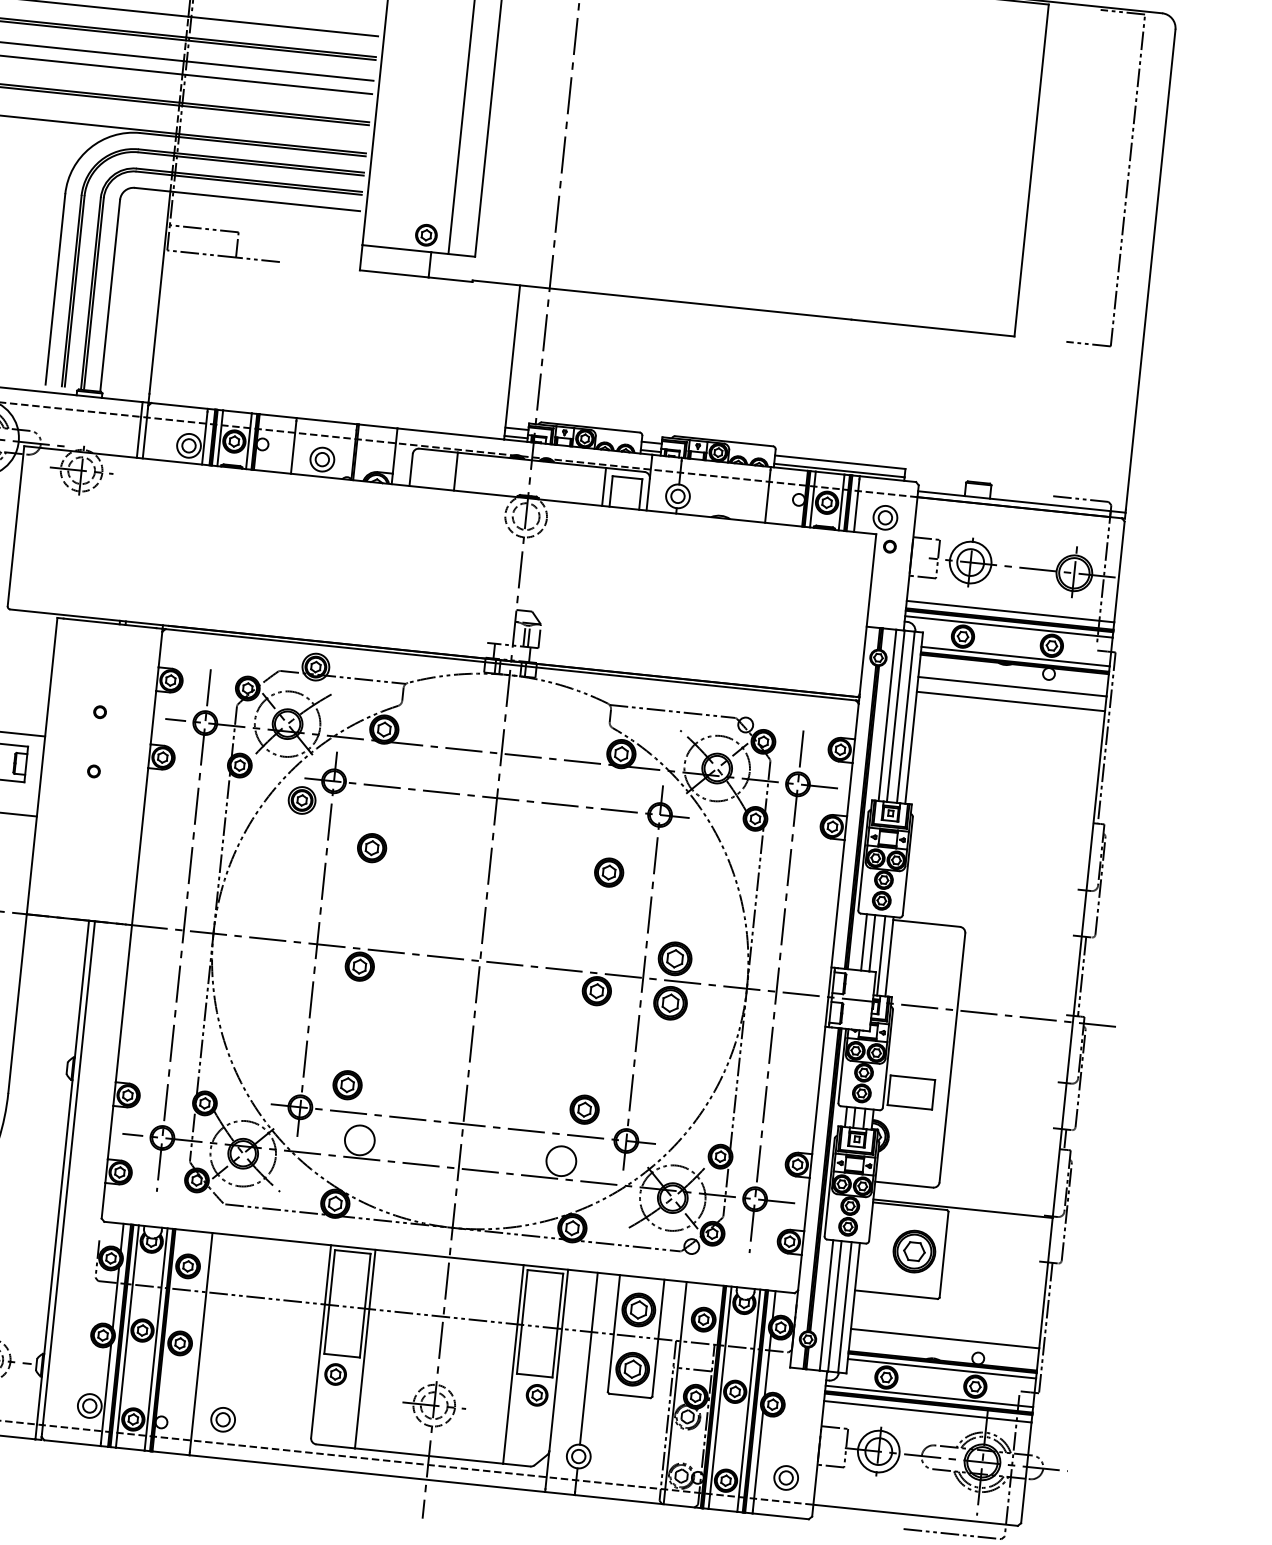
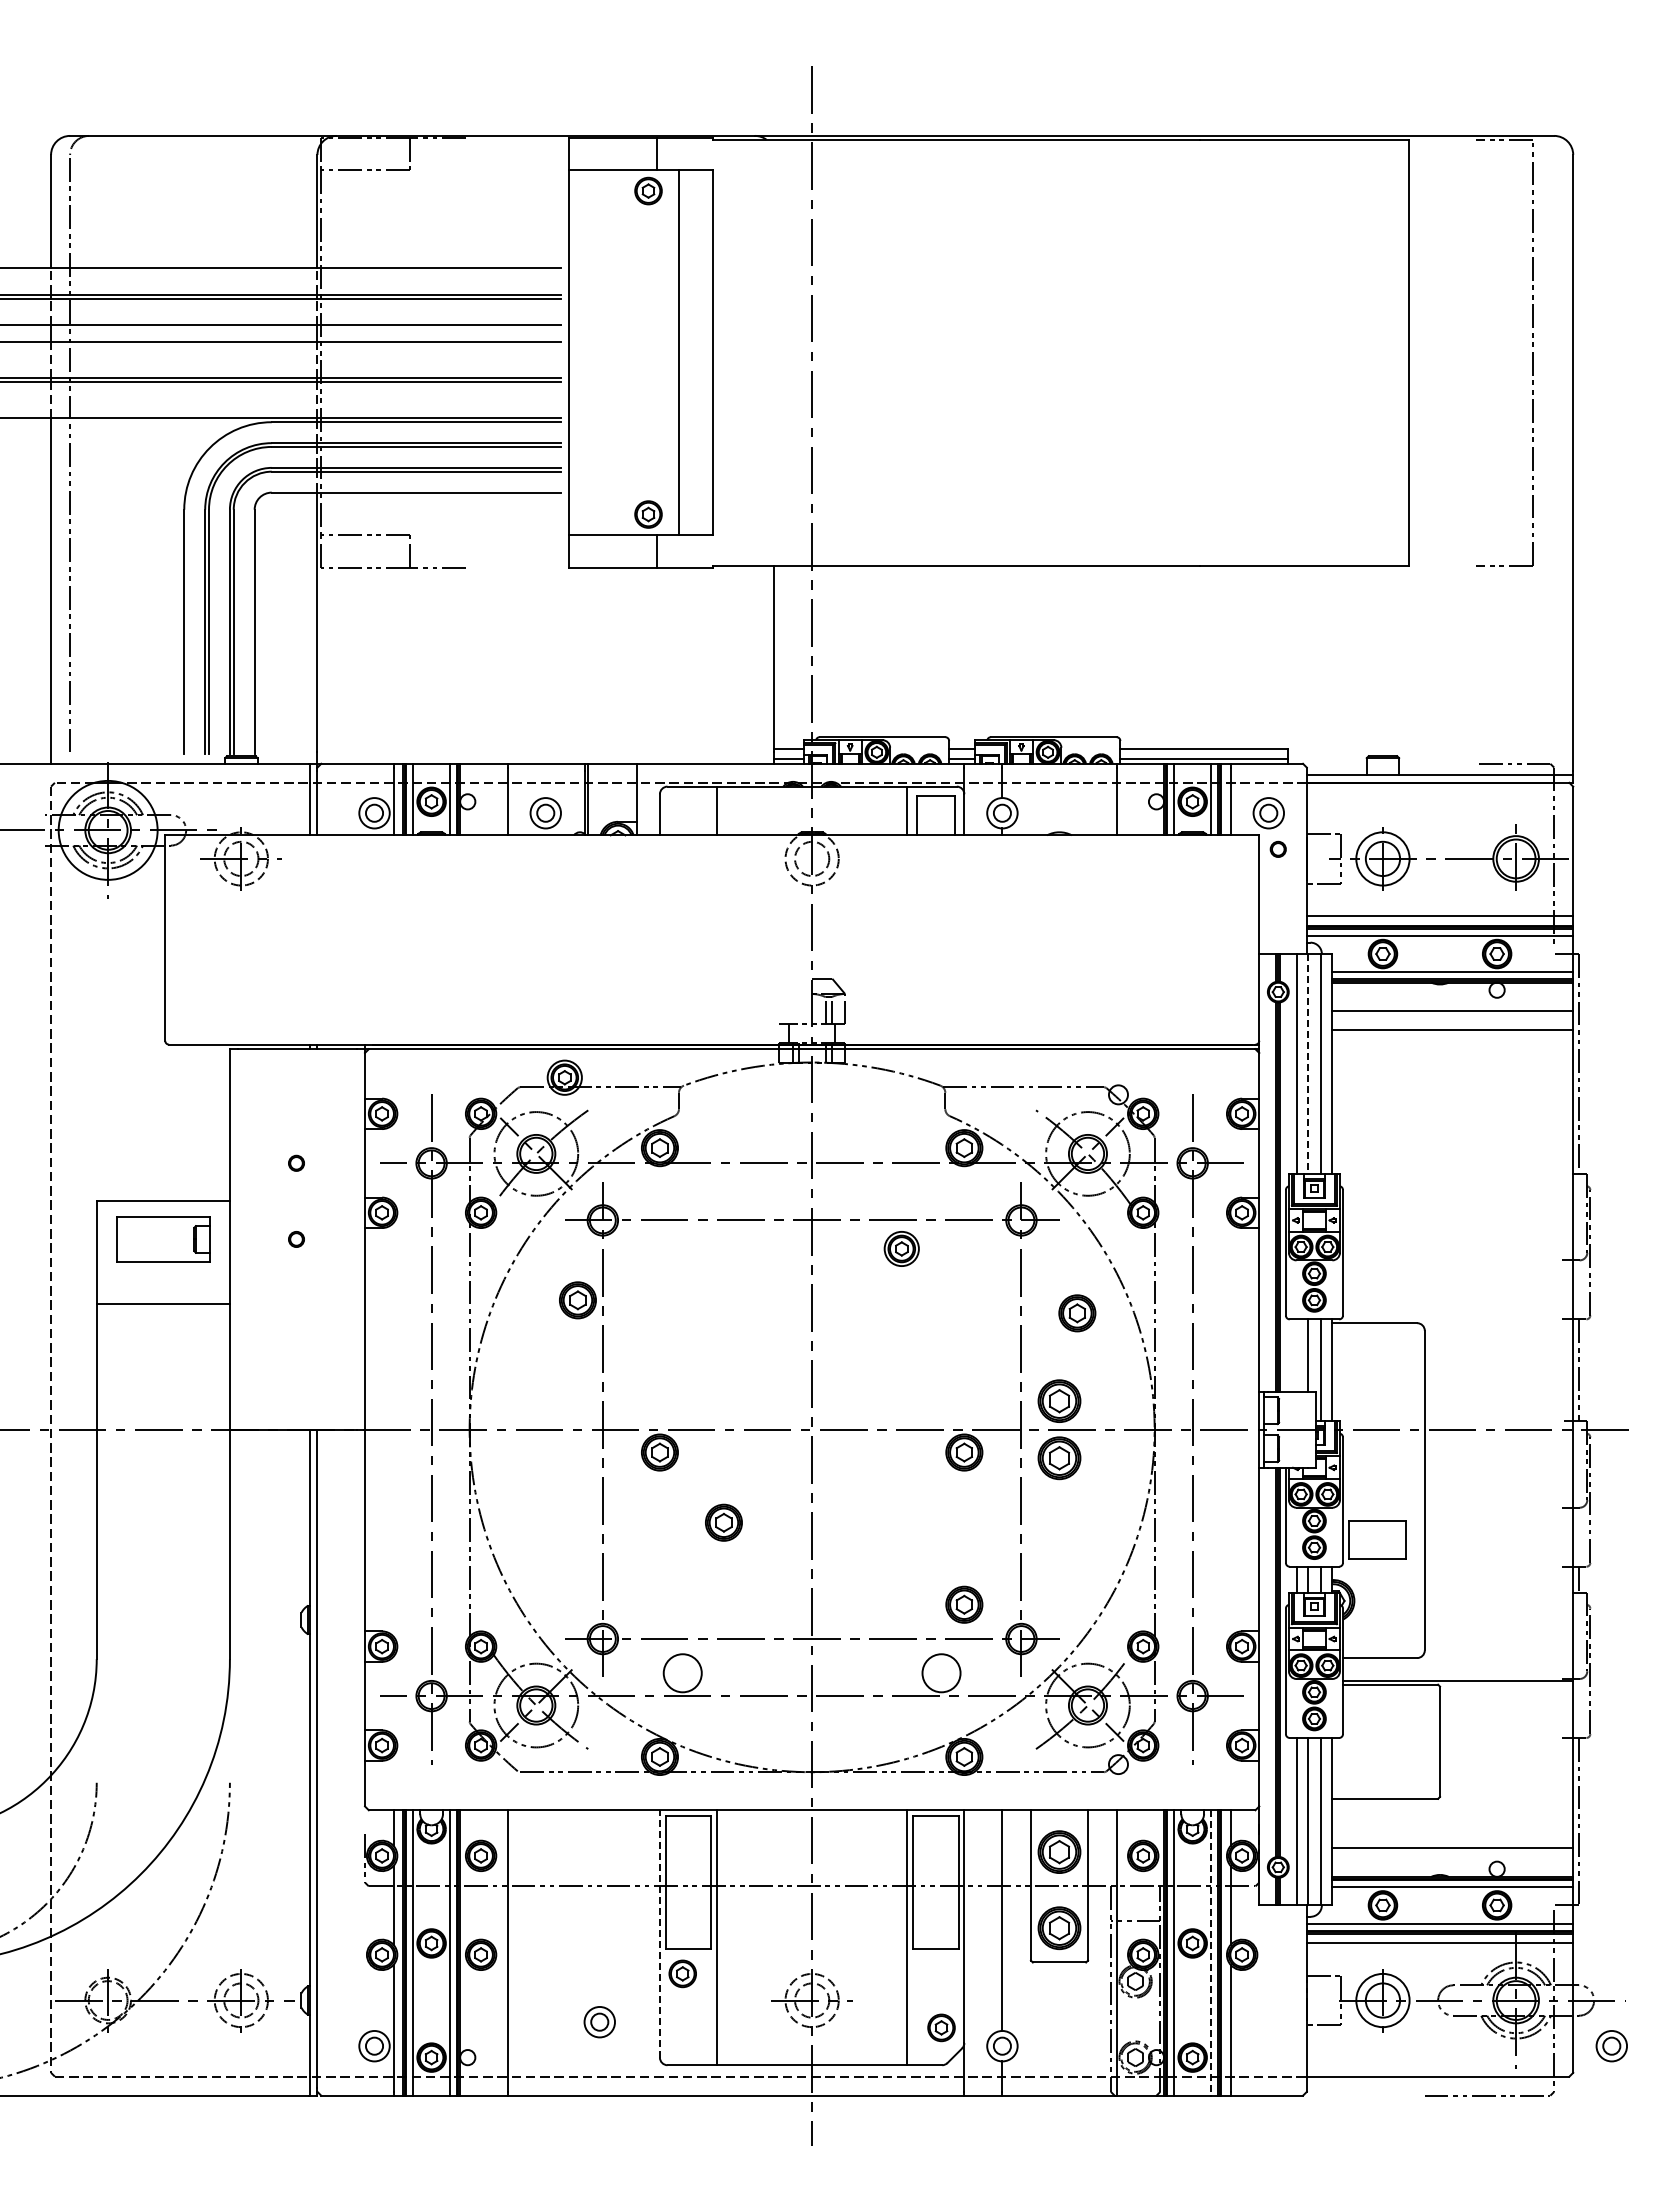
line: (895, 716) -> (1307, 1064), solid -> dashed
part: (301, 800) -> (901, 1248), moved
part: (371, 848) -> (577, 1300), moved
part: (609, 872) -> (1077, 1313), moved
line: (864, 942) -> (1297, 1355), removed
part: (347, 1084) -> (723, 1522), moved
part: (914, 1251) -> (1401, 1741), removed
line: (320, 1341) -> (659, 1933), solid -> dashed
part: (537, 1395) -> (941, 2027), moved
line: (749, 1400) -> (1211, 1952), solid -> dashed
part: (222, 1420) -> (599, 2022), moved
part: (785, 1478) -> (1611, 2046), moved

